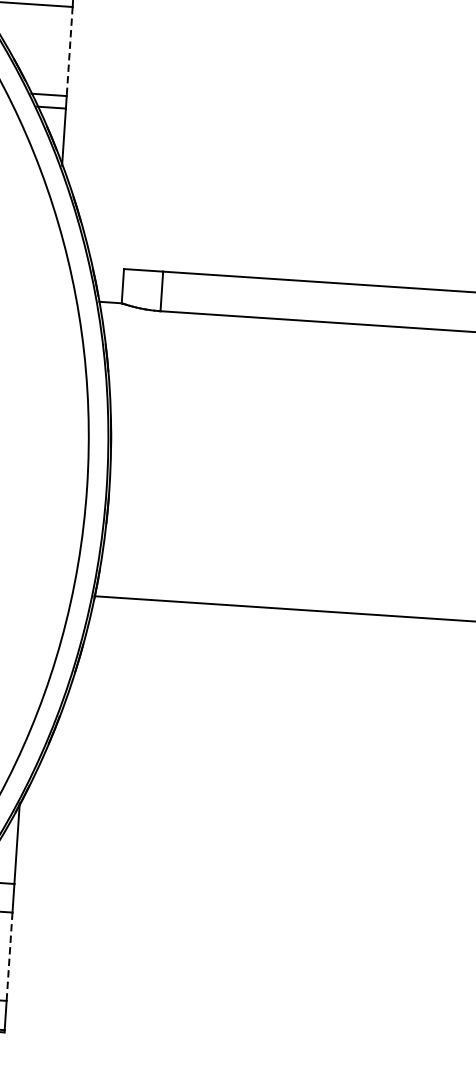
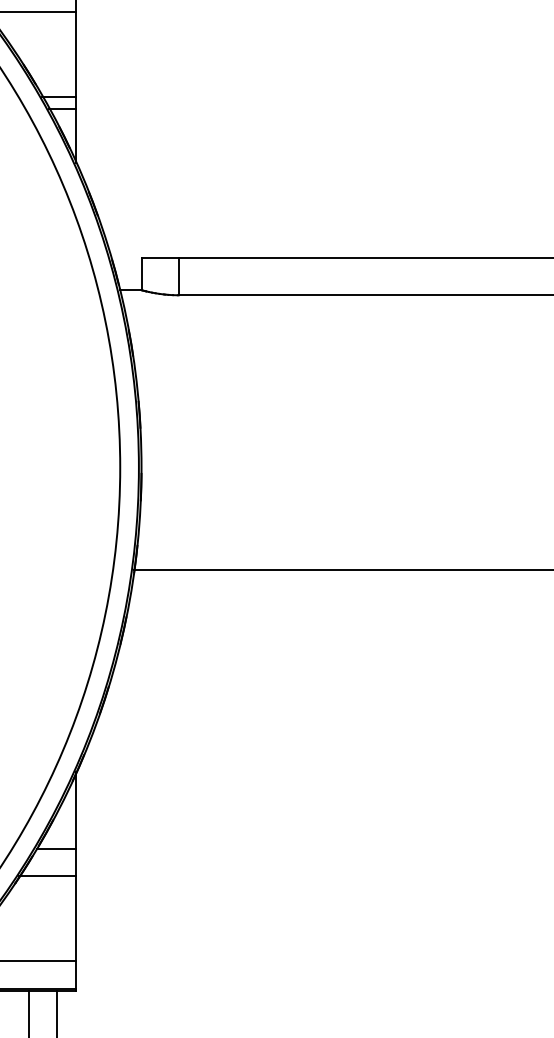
line: (70, 51) -> (76, 54), dashed -> solid
line: (9, 957) -> (76, 919), dashed -> solid

